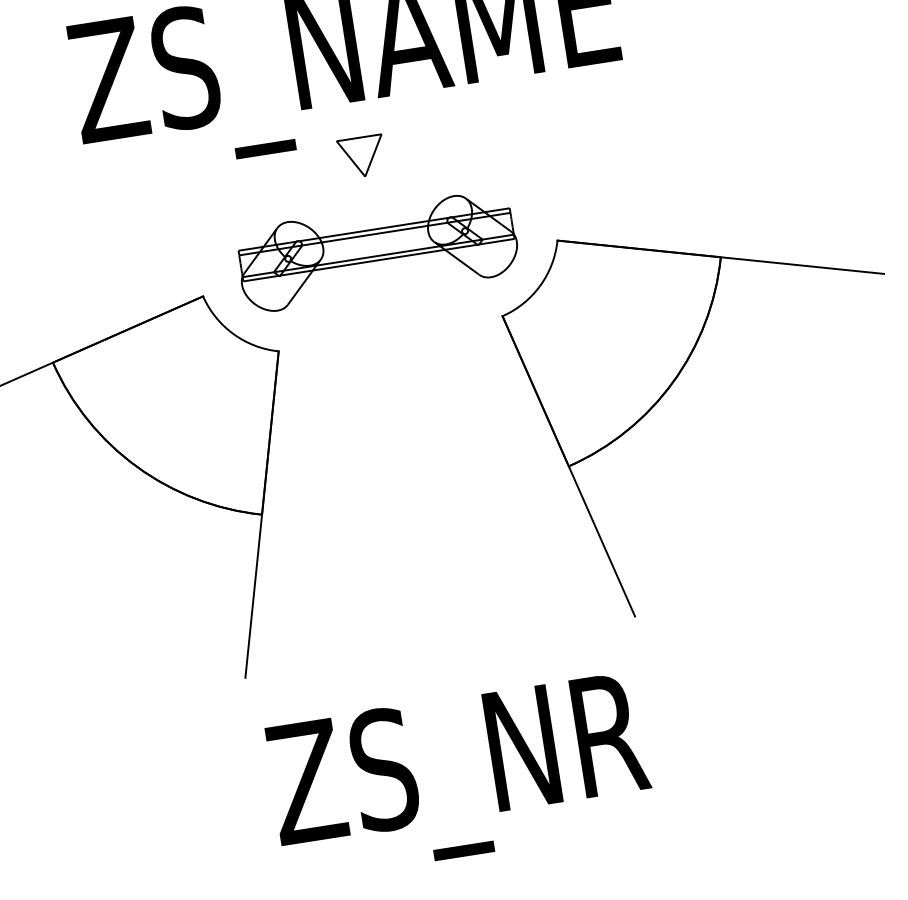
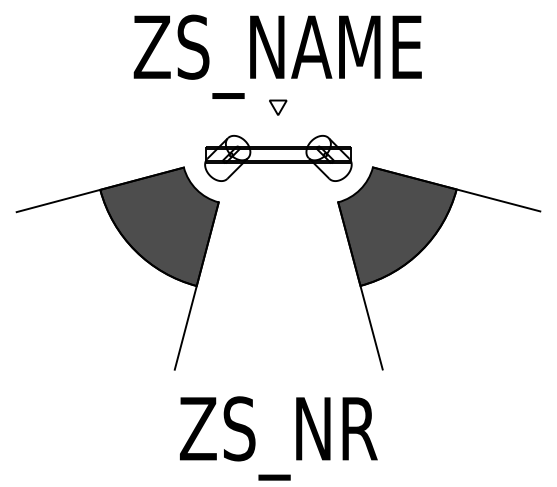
part: (362, 155) -> (278, 107), size x0.71
fill: (620, 344) -> (397, 226), added
fill: (174, 413) -> (159, 226), added

